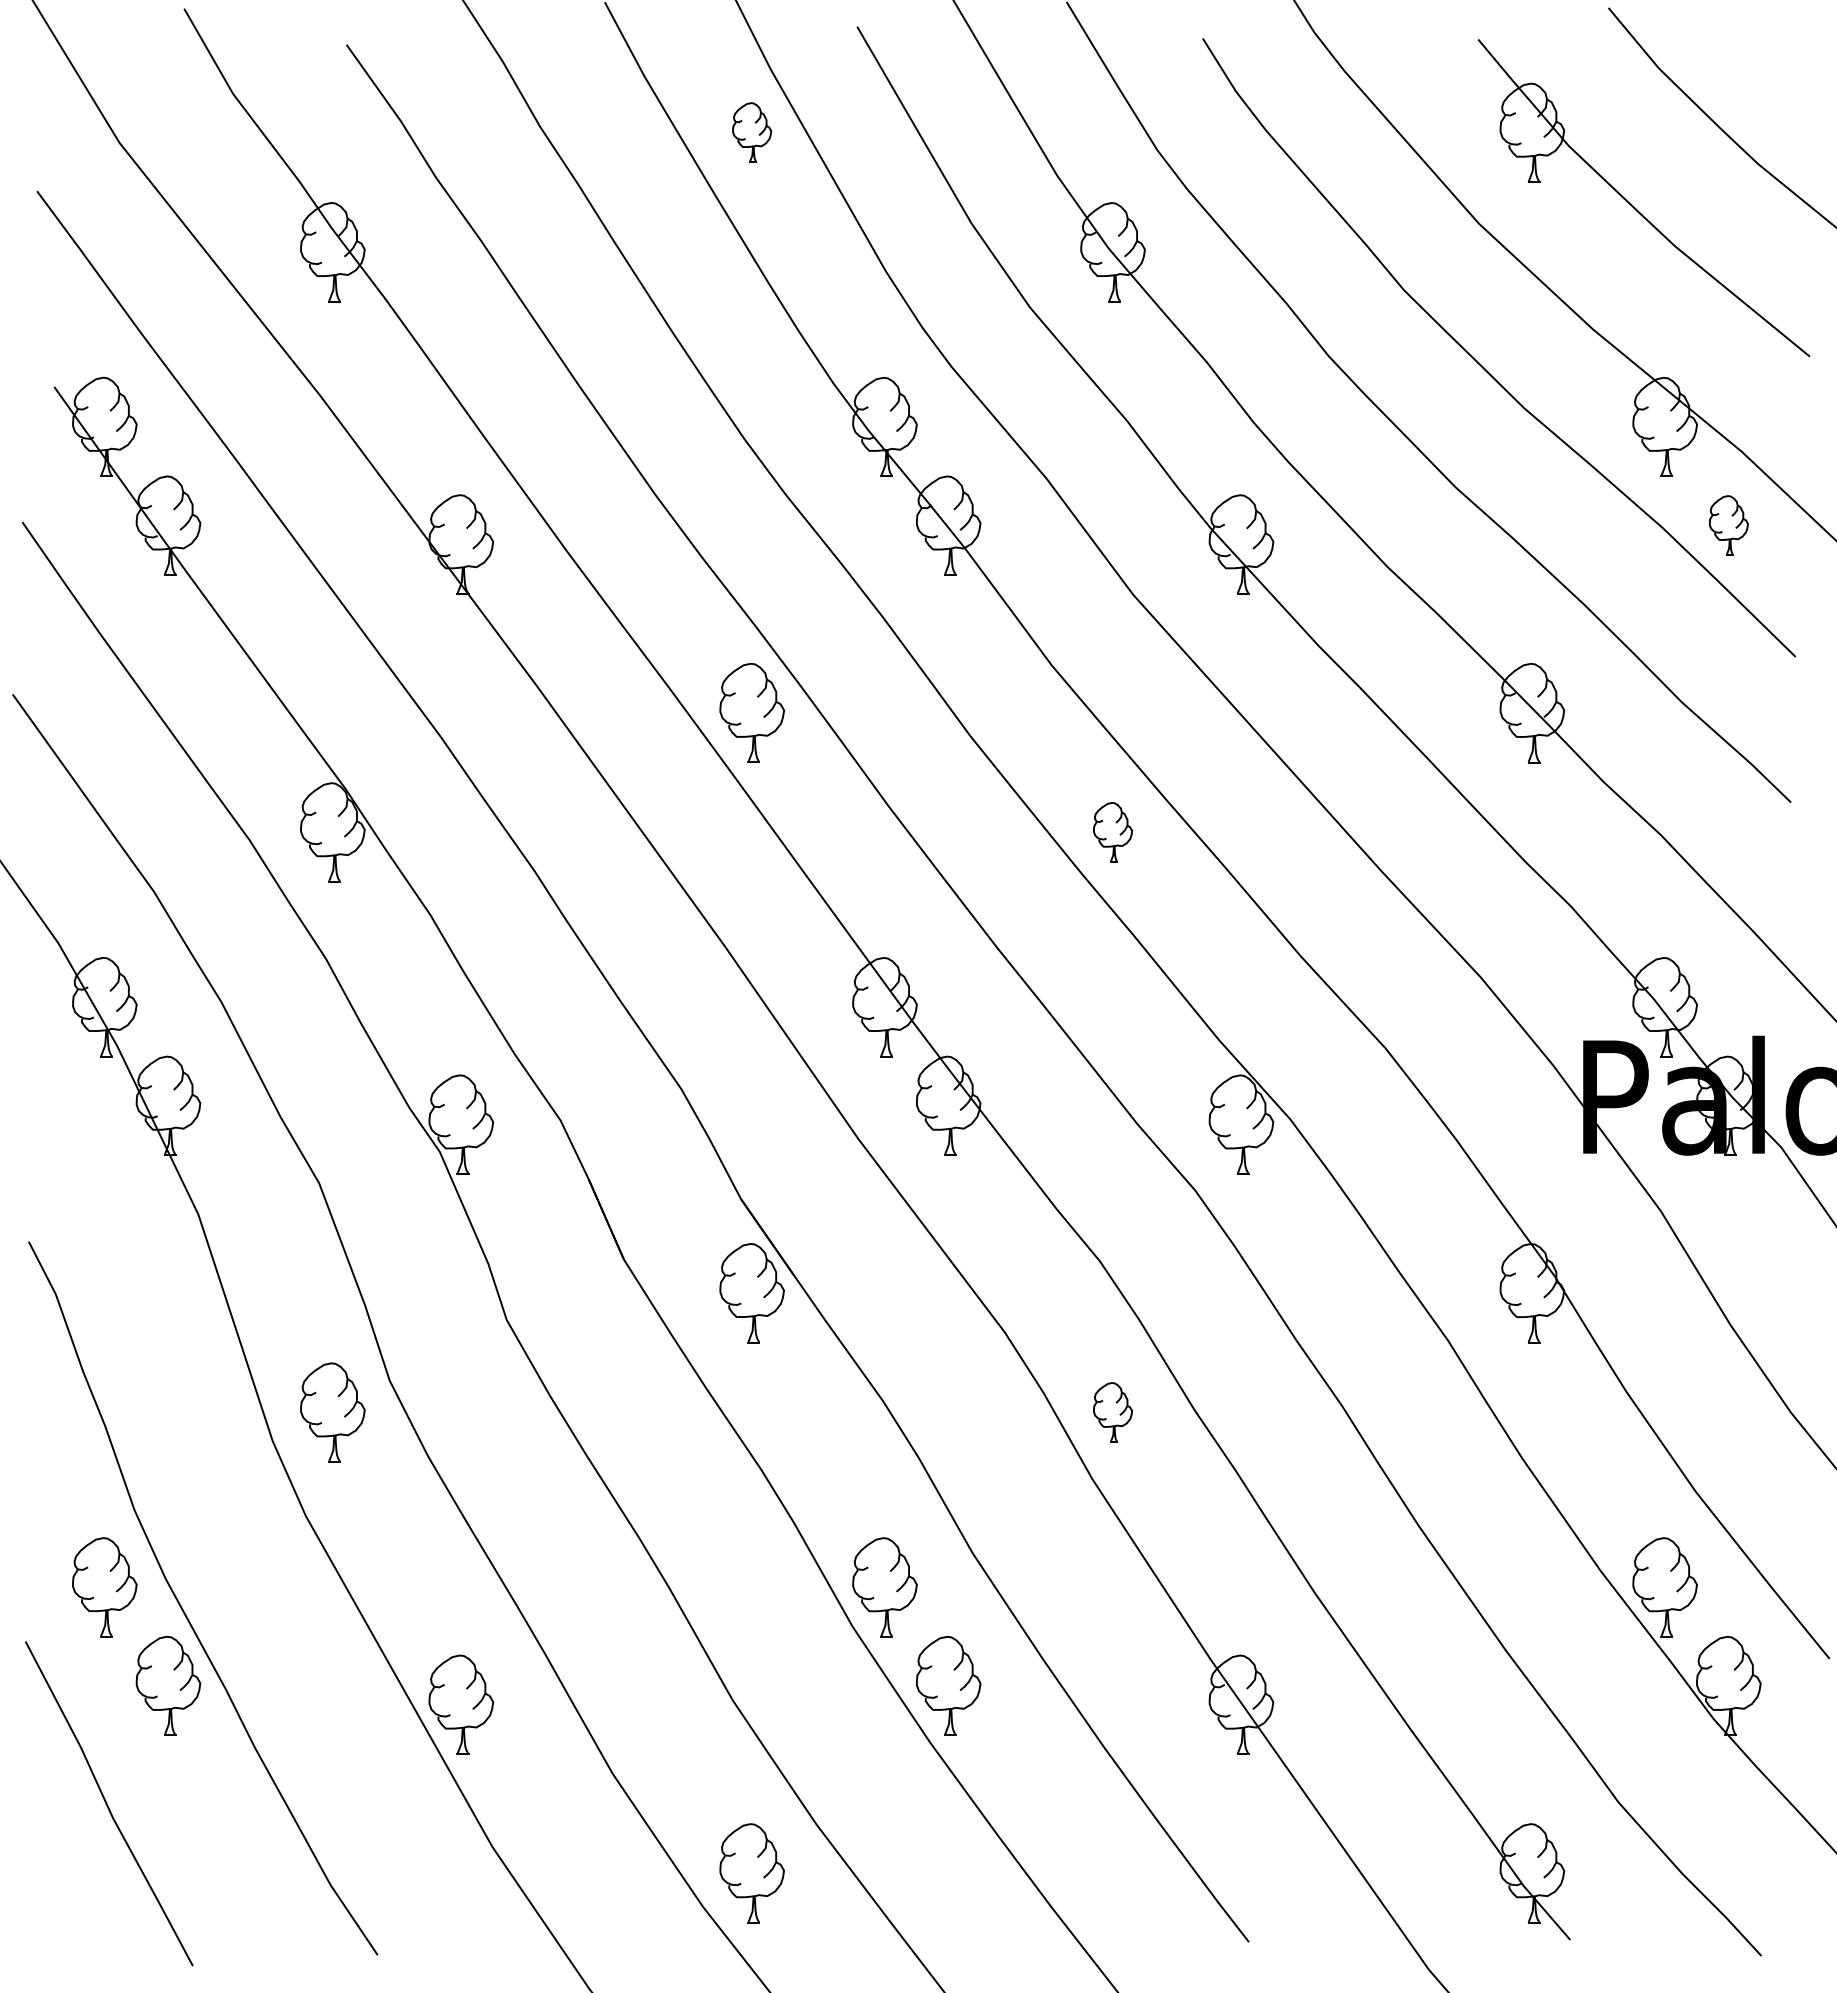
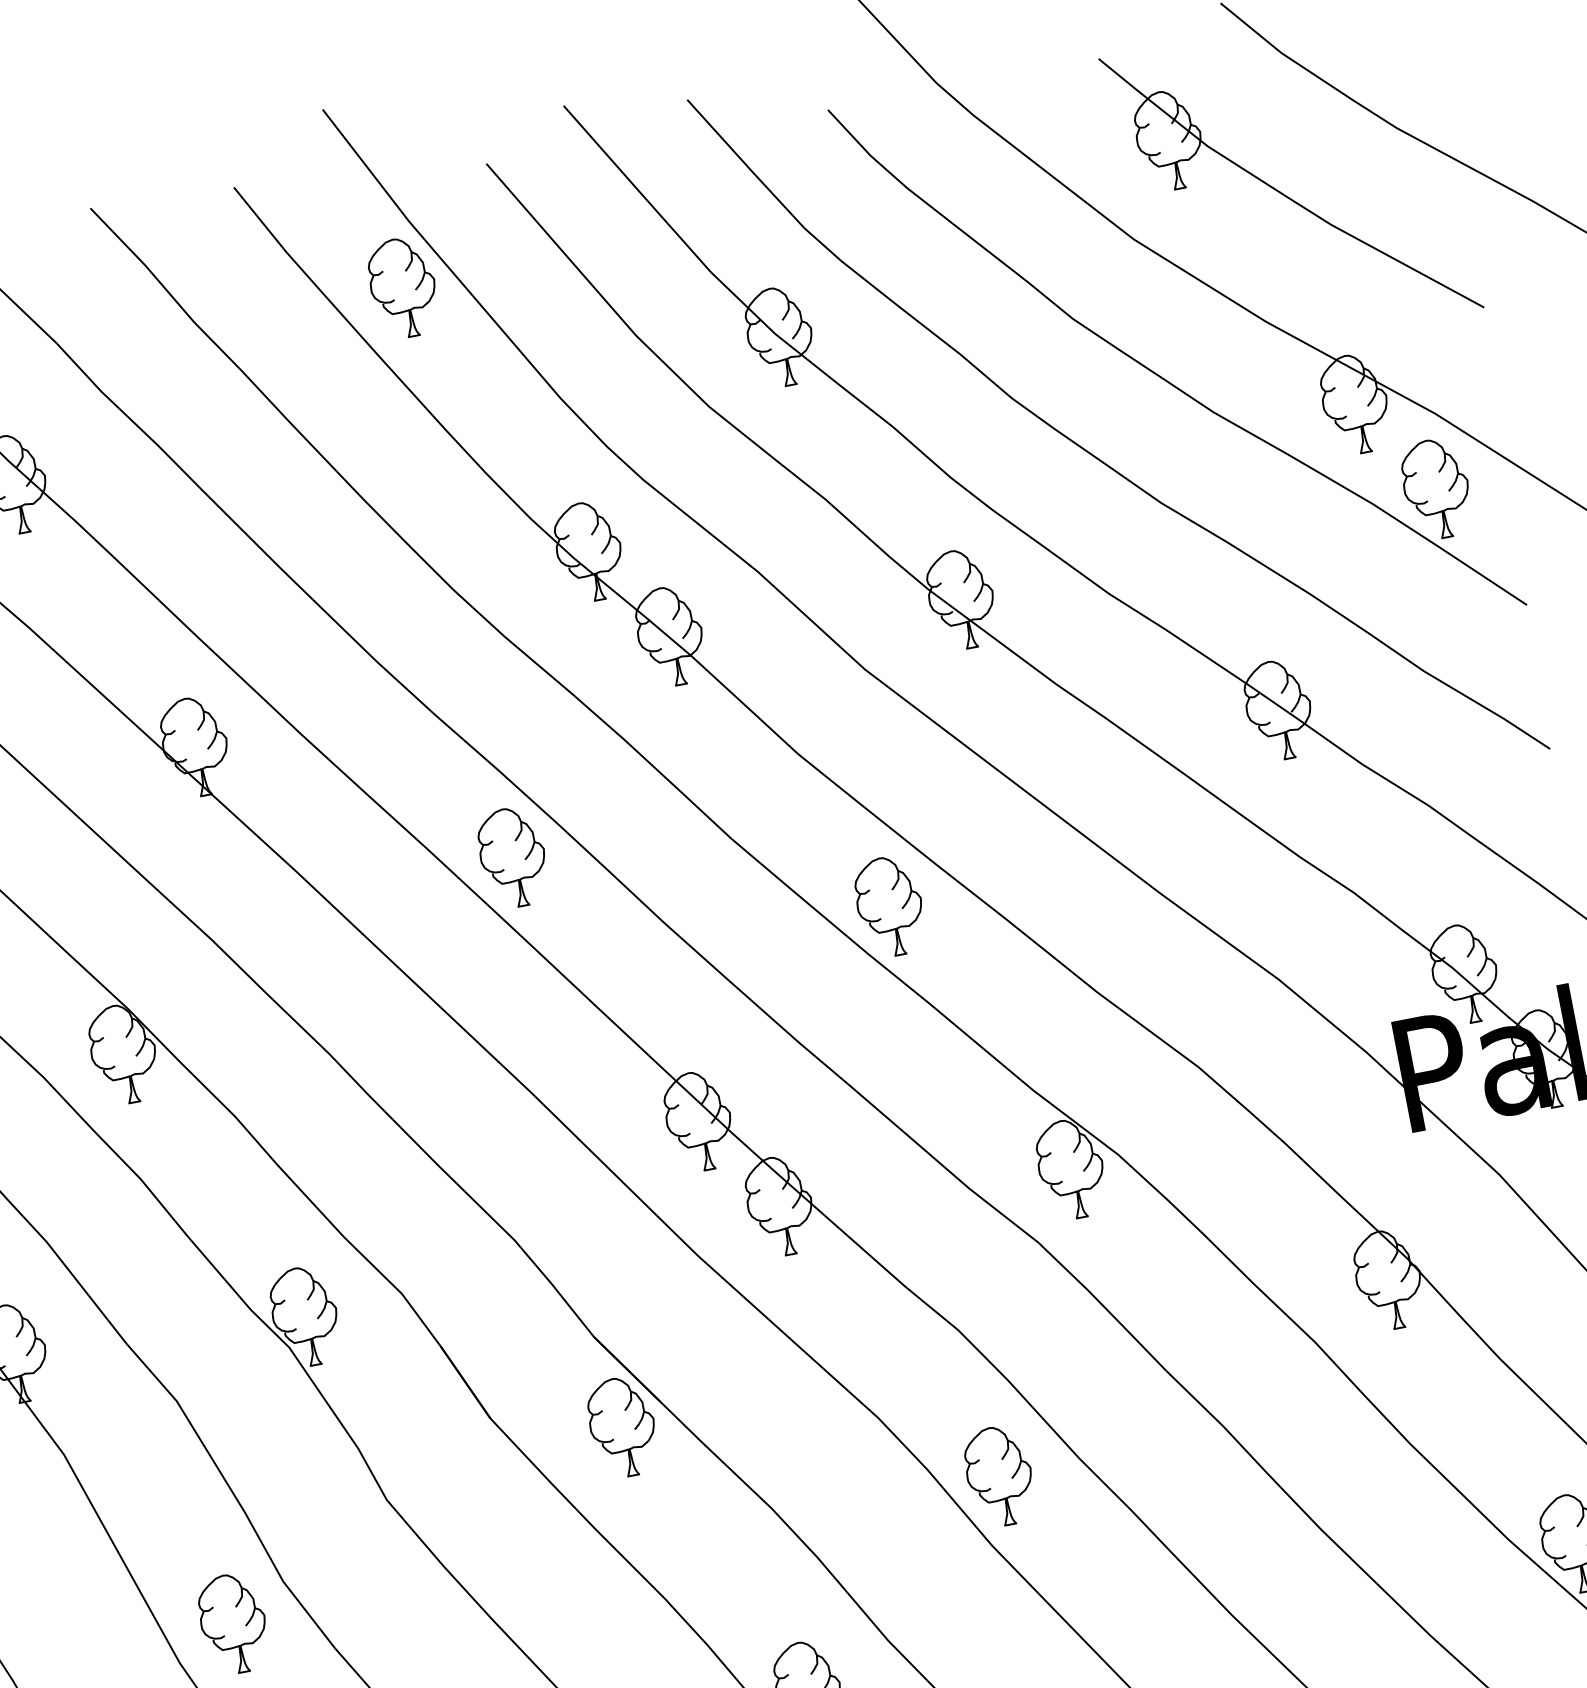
part: (751, 132) -> (402, 287), size x1.67
part: (1728, 525) -> (1436, 488), size x1.67
part: (1112, 832) -> (889, 906), size x1.67
part: (1112, 1412) -> (999, 1476), size x1.67

